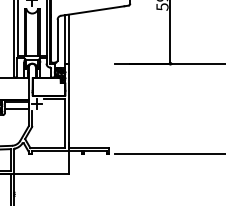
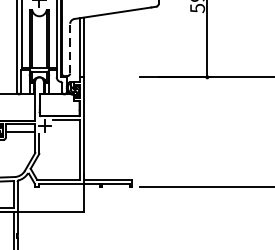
line: (57, 39) -> (70, 47), solid -> dashed

